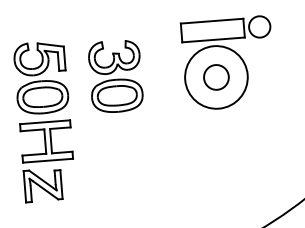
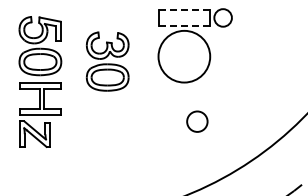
line: (212, 21) -> (184, 10), solid -> dashed
line: (213, 39) -> (184, 25), solid -> dashed
part: (115, 76) -> (107, 61), moved
circle: (216, 77) -> (197, 121), moved

